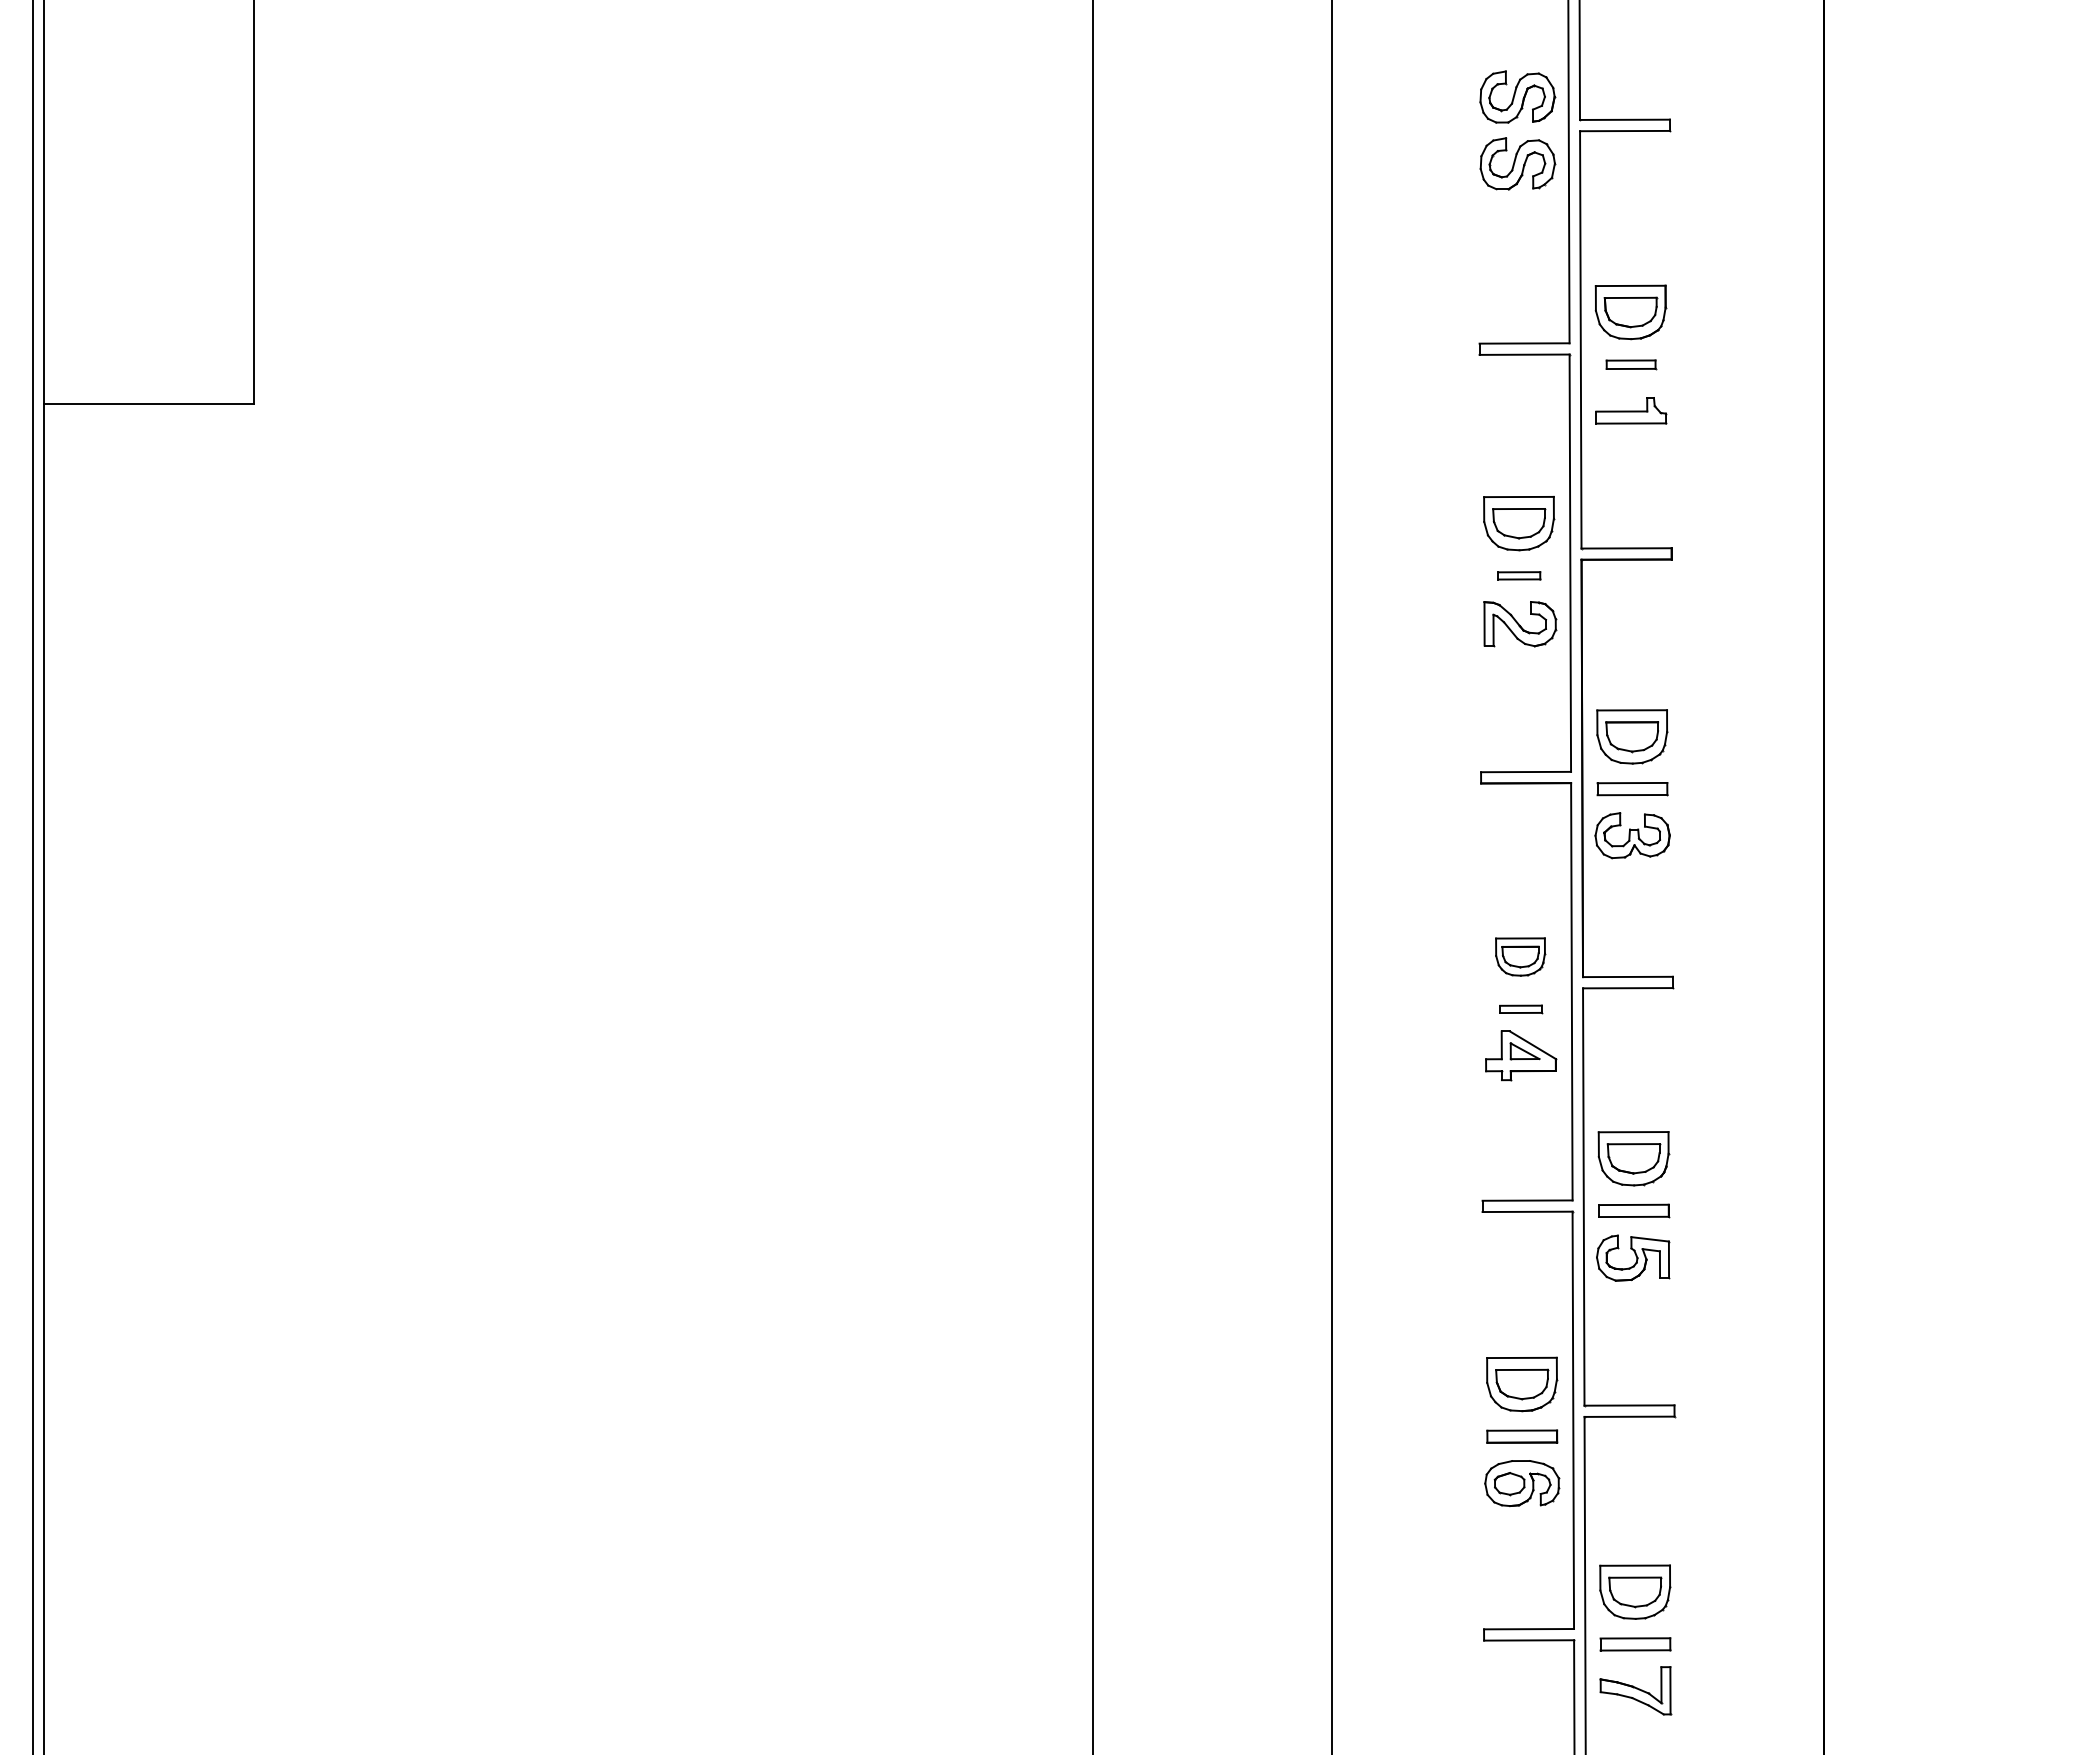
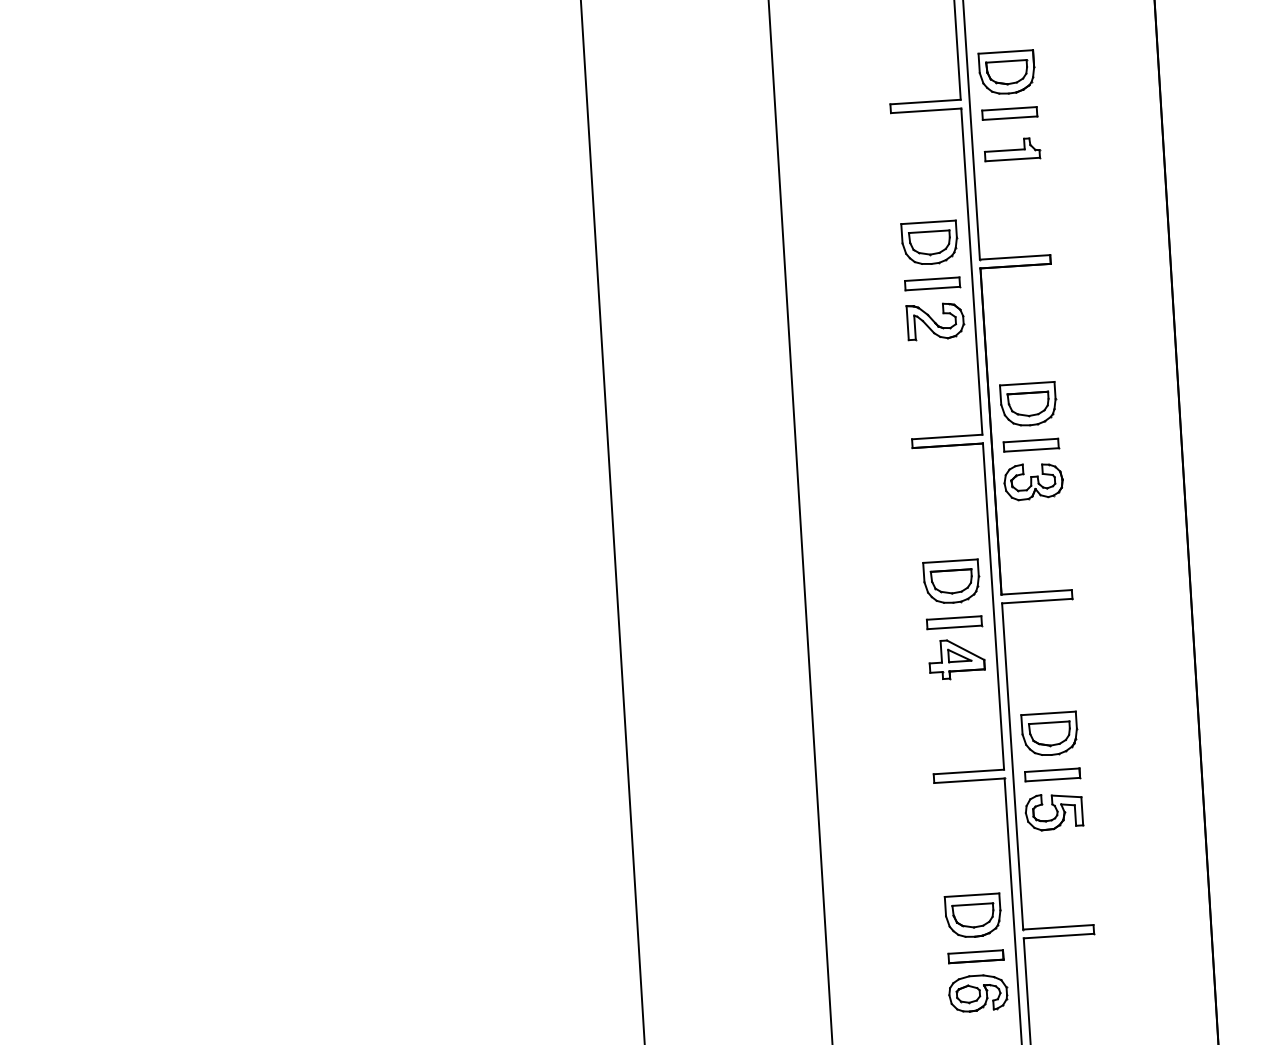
part: (1631, 364) -> (1010, 113), size x1.43
part: (1519, 575) -> (932, 283), size x1.67
part: (1520, 956) -> (951, 581), size x1.43
part: (1521, 1009) -> (955, 622), size x1.67

